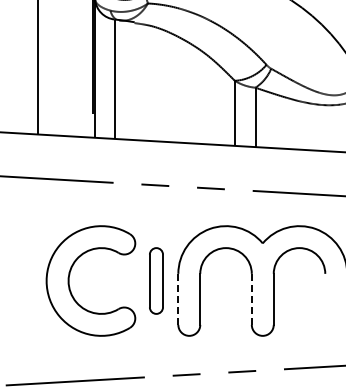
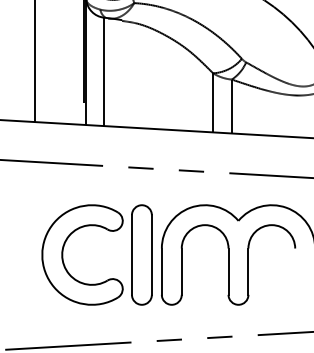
part: (156, 280) -> (142, 254), size x1.67
line: (178, 299) -> (161, 271), dashed -> solid
line: (251, 299) -> (228, 271), dashed -> solid

